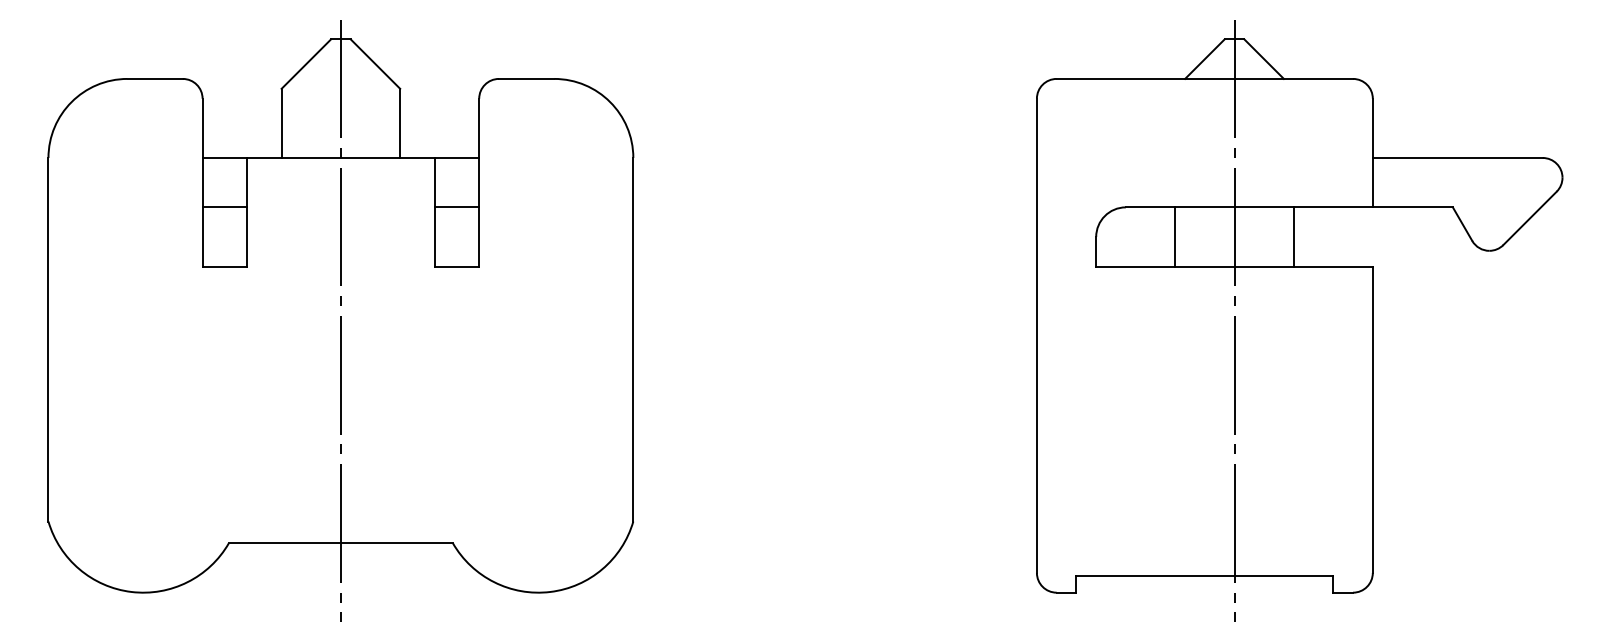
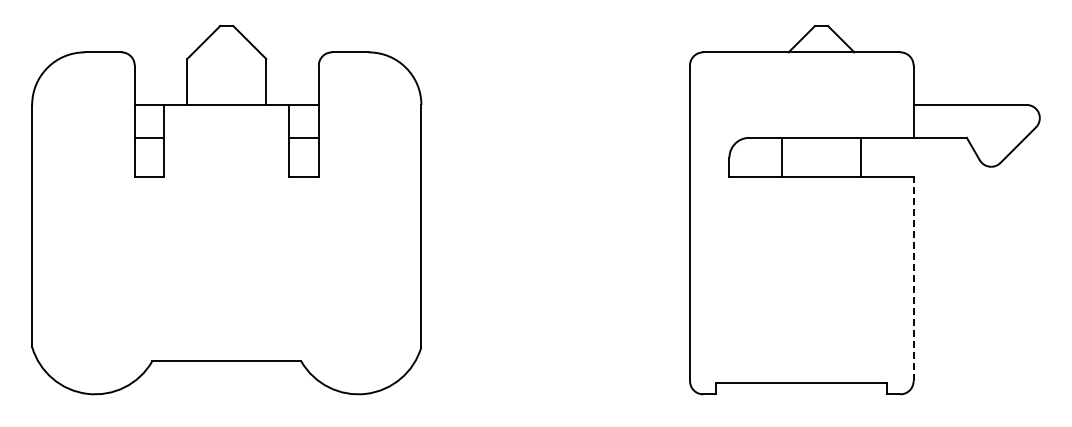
line: (340, 321) -> (226, 213), removed
line: (1234, 321) -> (821, 213), removed
line: (1372, 420) -> (913, 279), solid -> dashed

